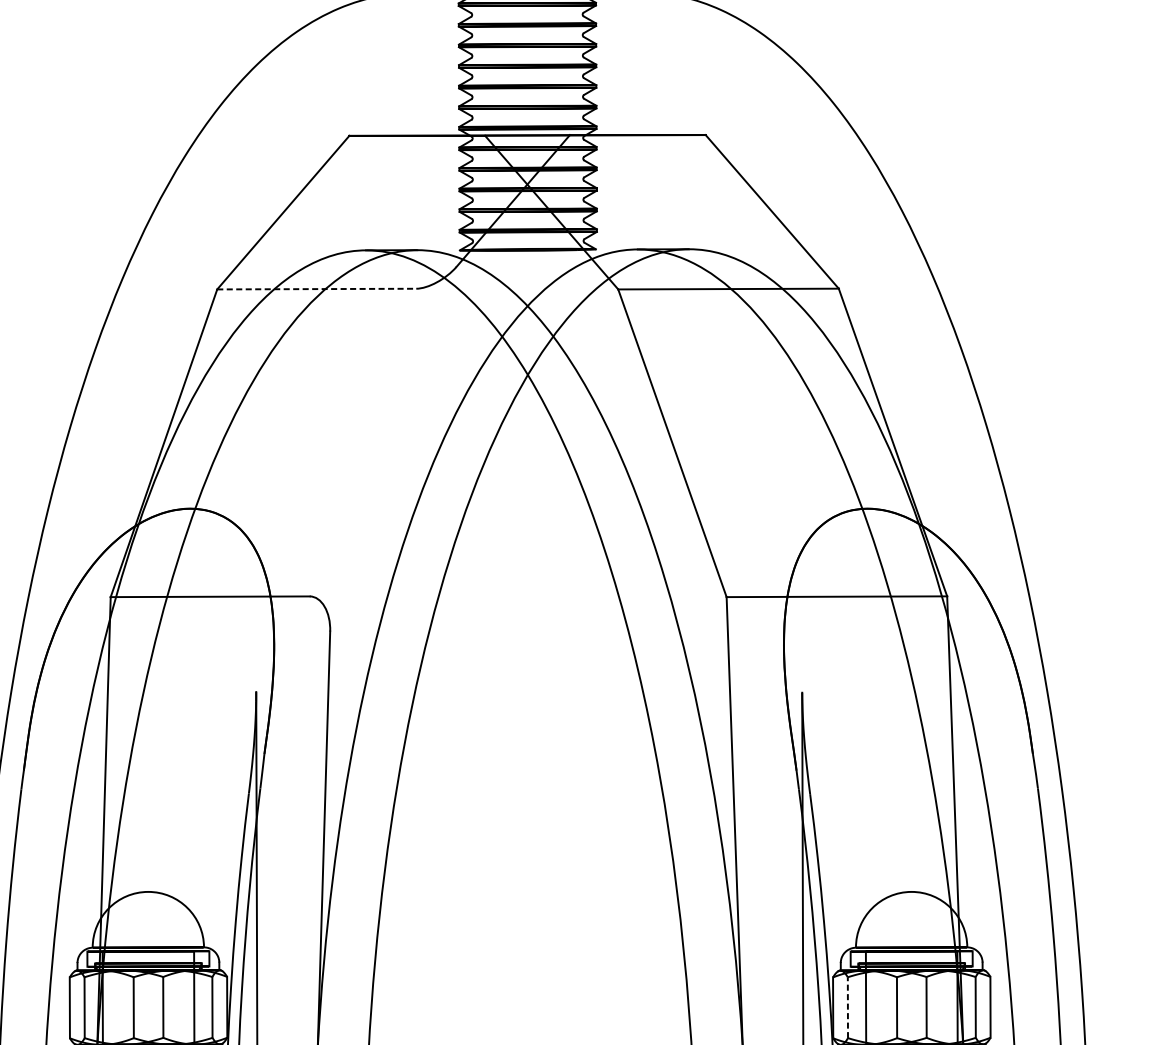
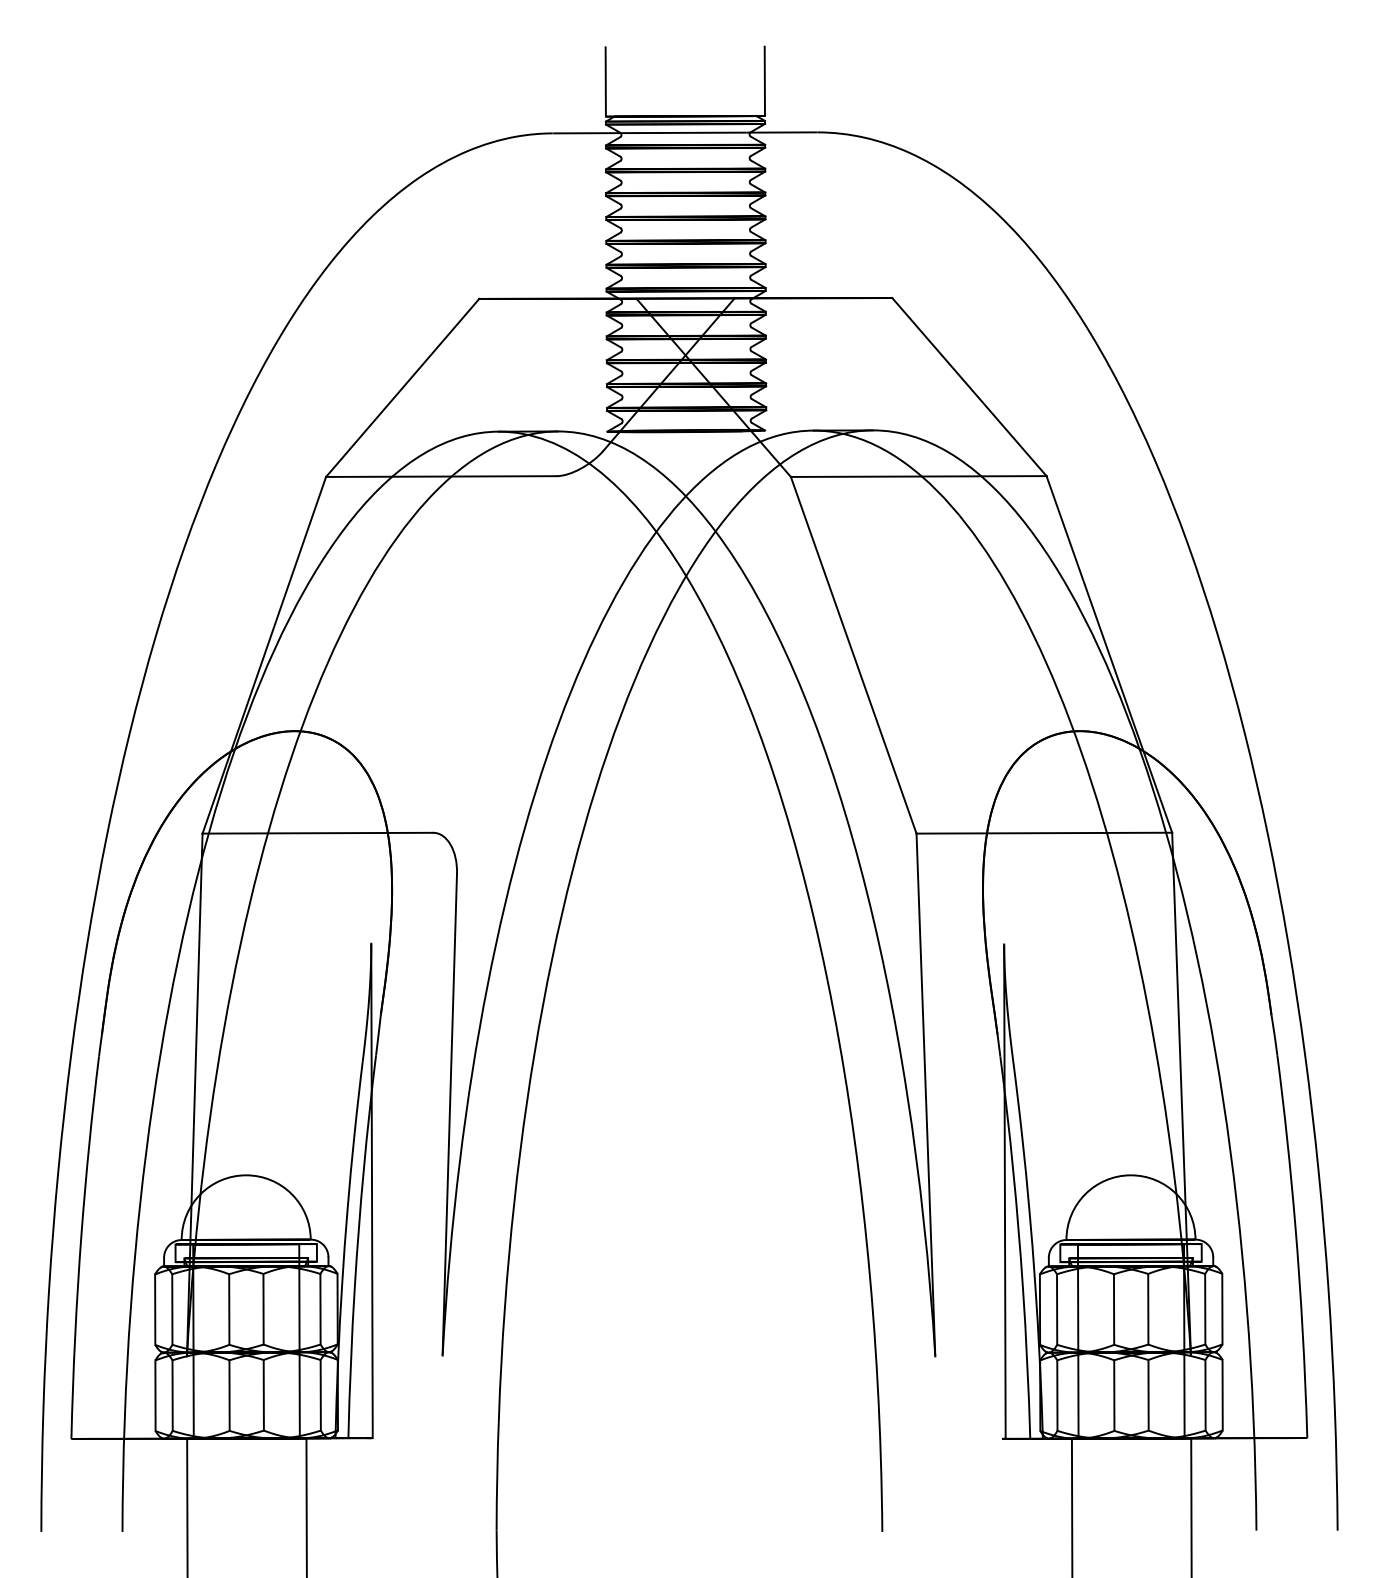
line: (316, 289) -> (441, 476), dashed -> solid
line: (848, 1007) -> (1057, 1309), dashed -> solid

